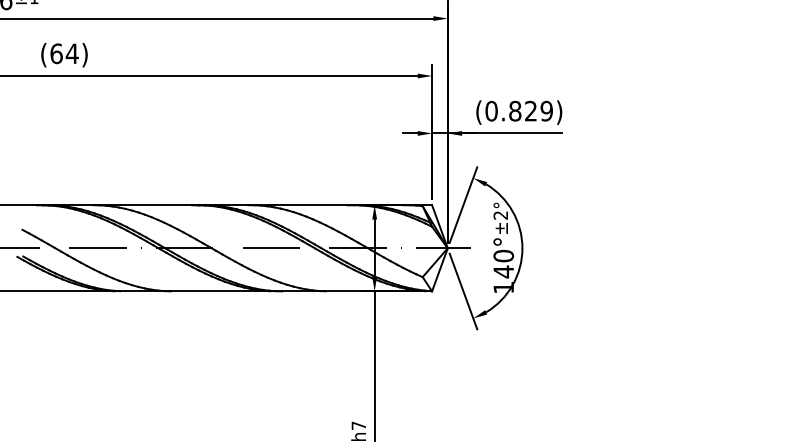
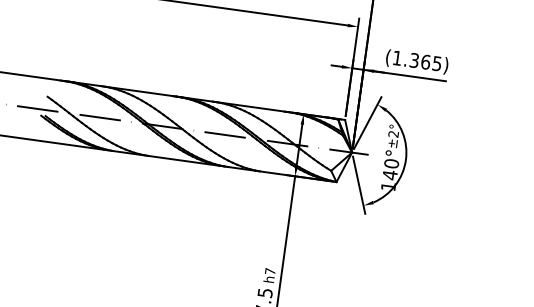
text: (518, 110) -> (416, 60), (0.829) -> (1.365)

